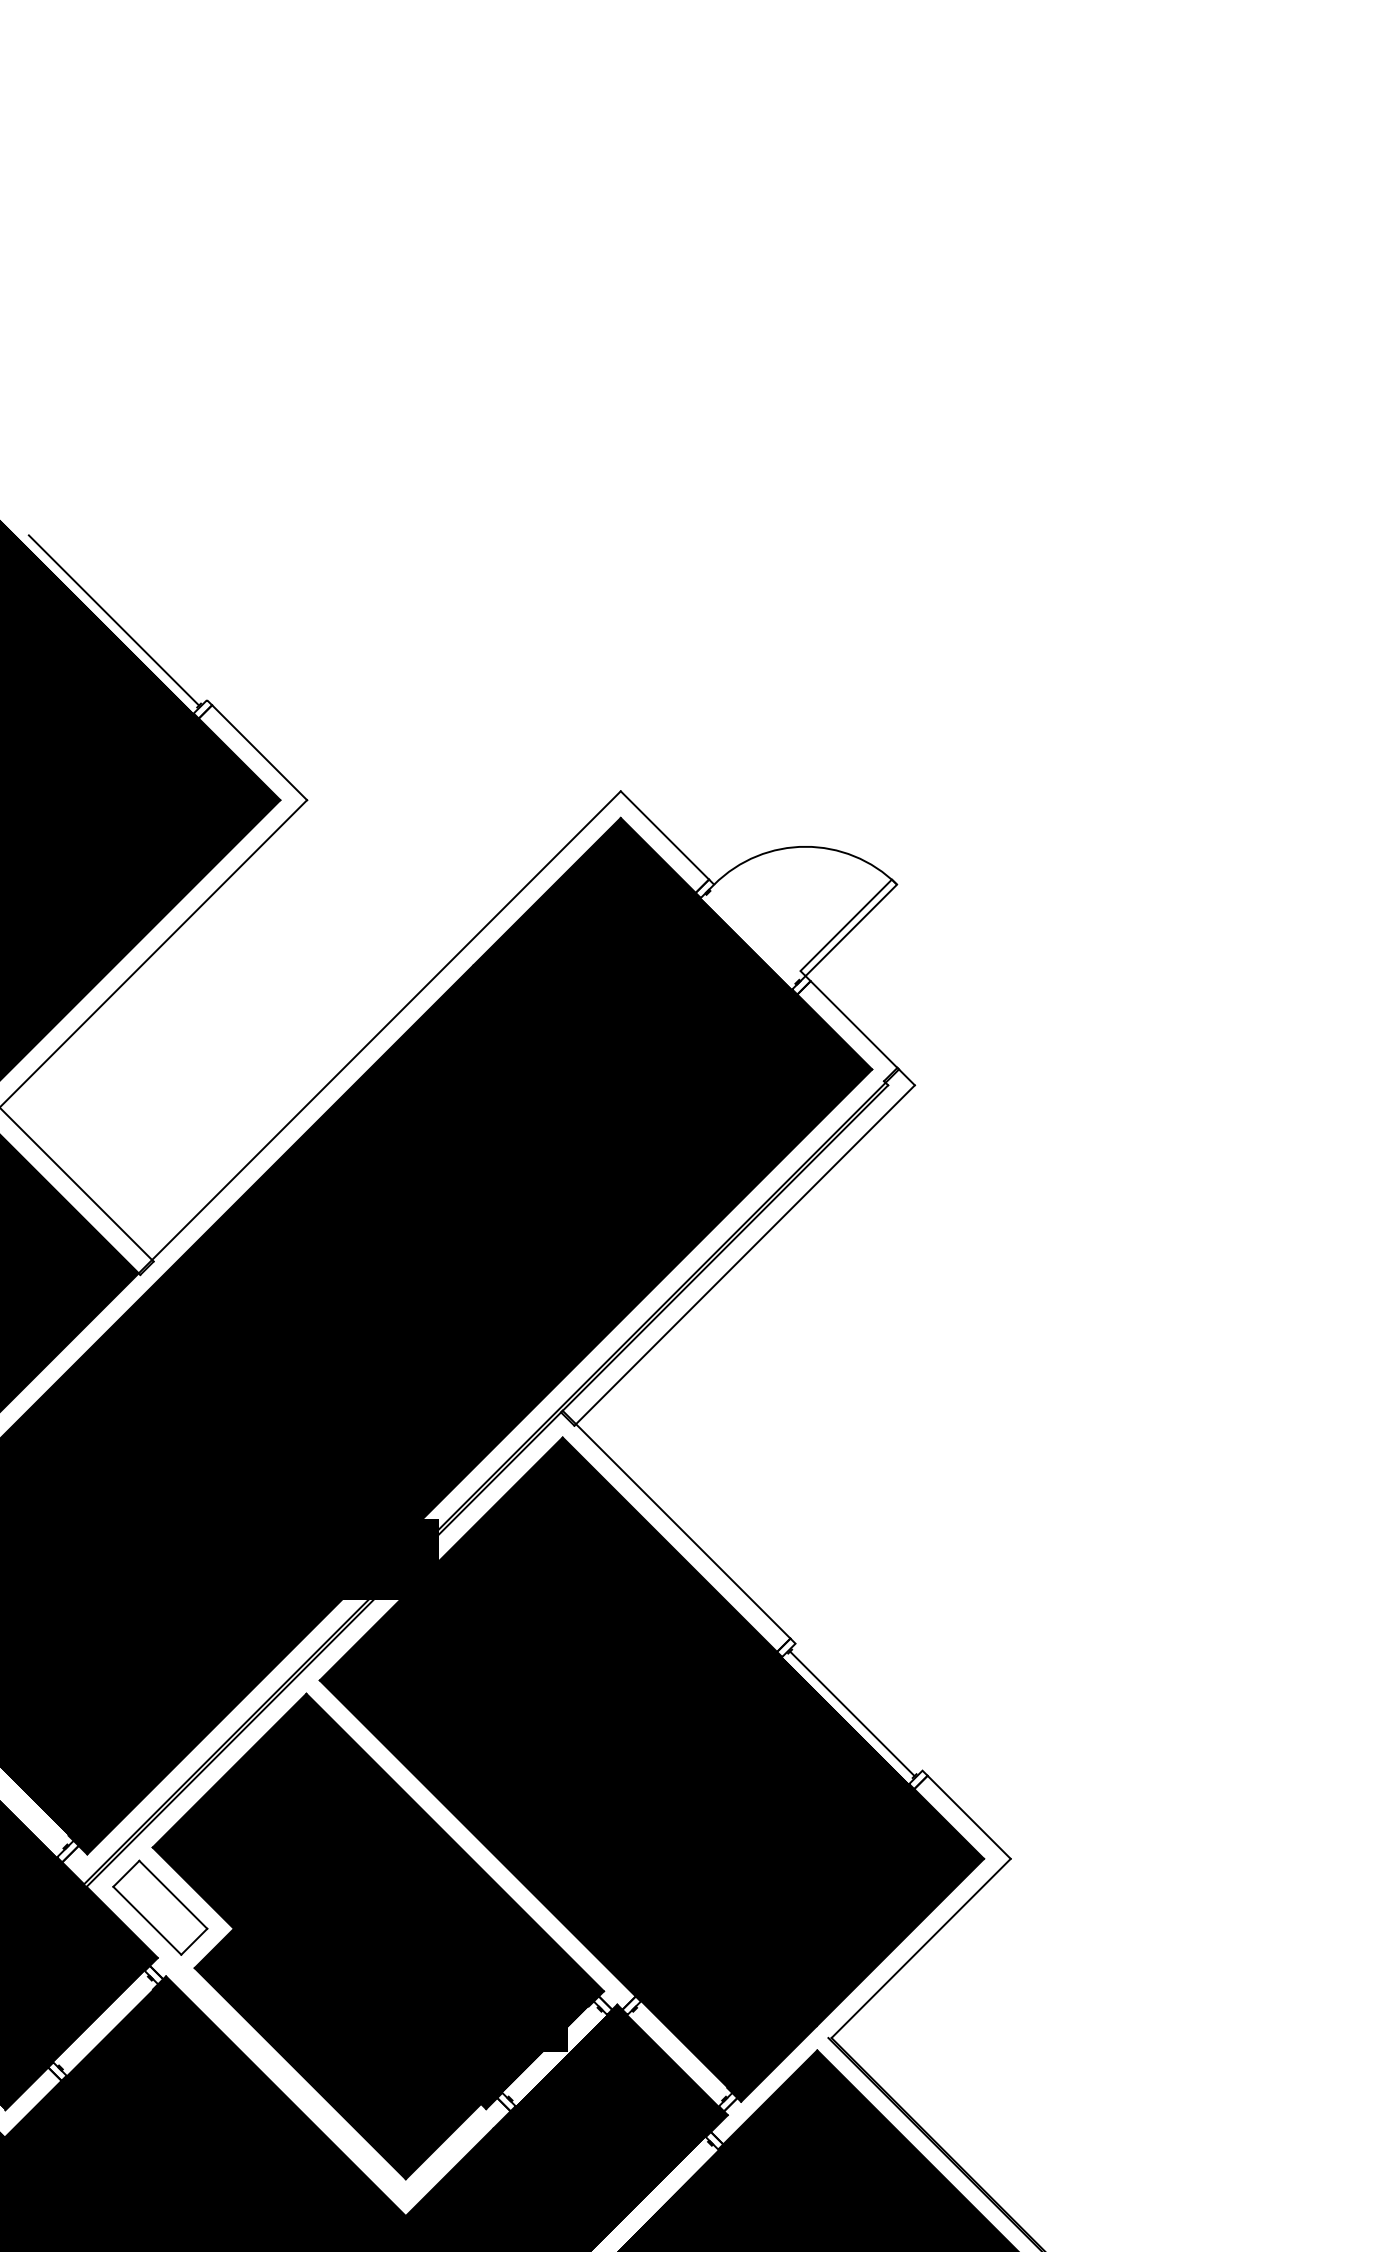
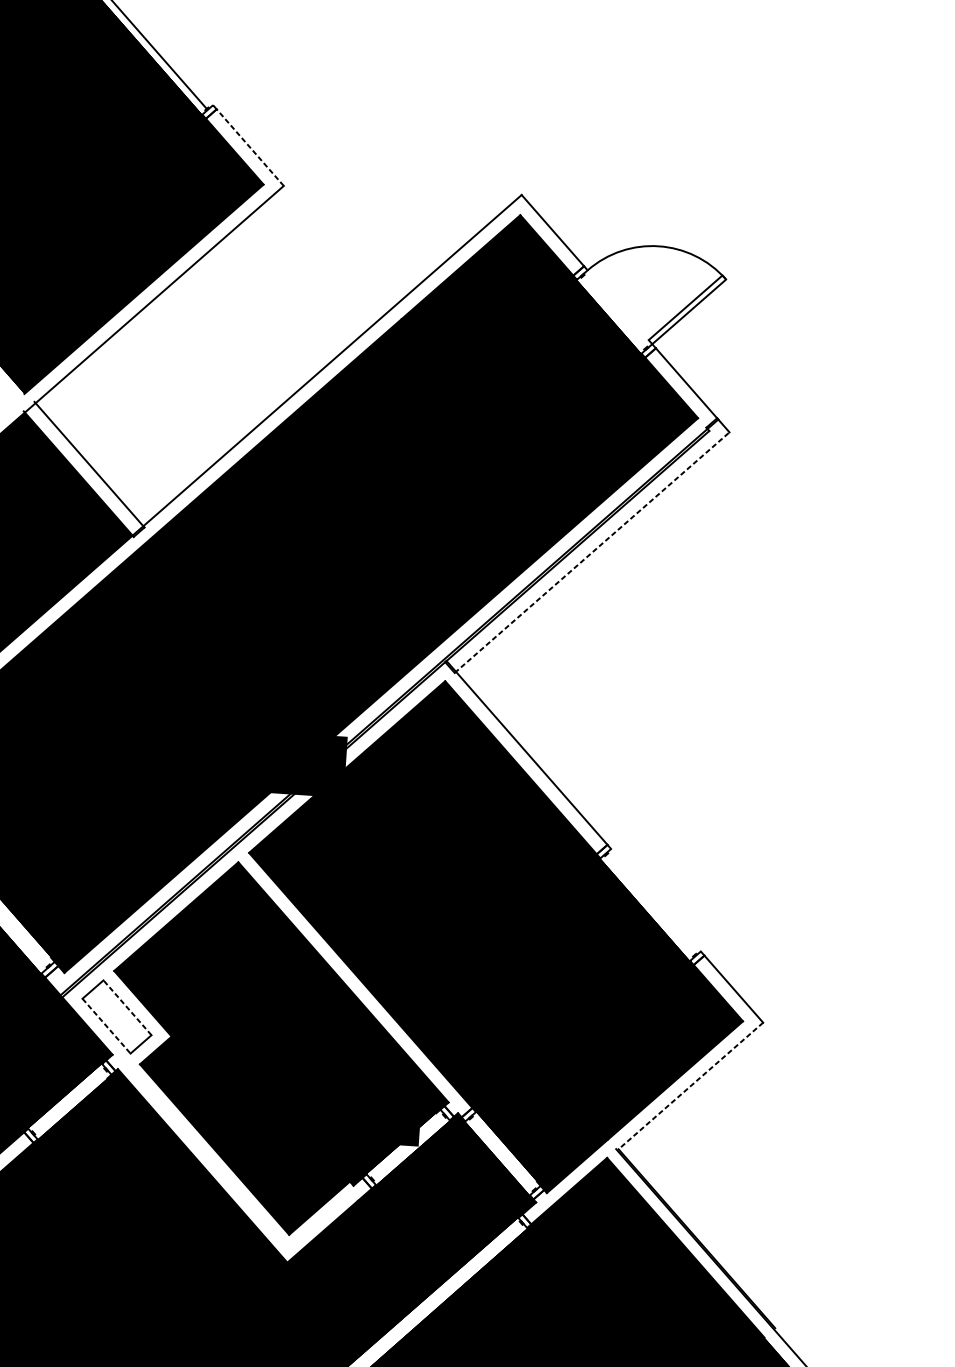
line: (259, 752) -> (250, 147), solid -> dashed
line: (744, 1255) -> (592, 552), solid -> dashed
line: (852, 1713) -> (650, 904), removed
line: (172, 1894) -> (126, 1007), solid -> dashed
line: (147, 1921) -> (106, 1026), solid -> dashed
line: (921, 1948) -> (691, 1086), solid -> dashed

